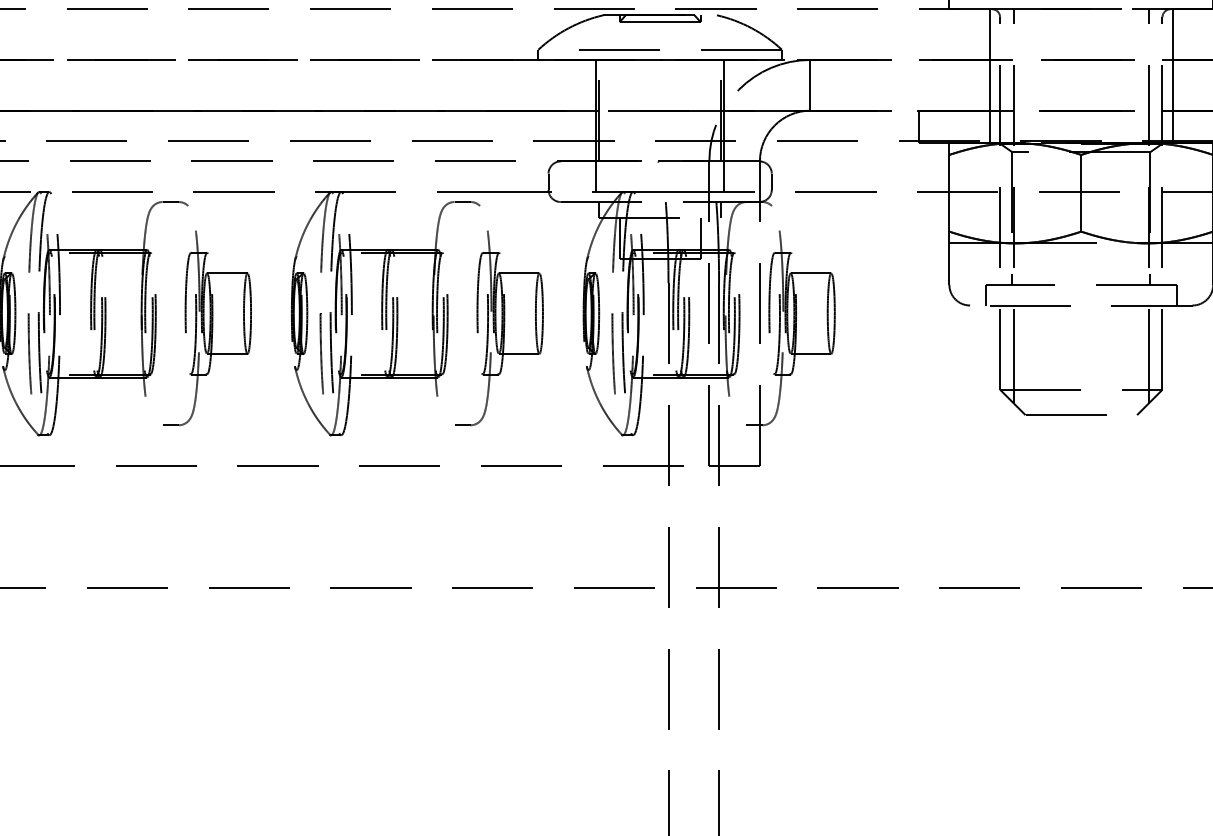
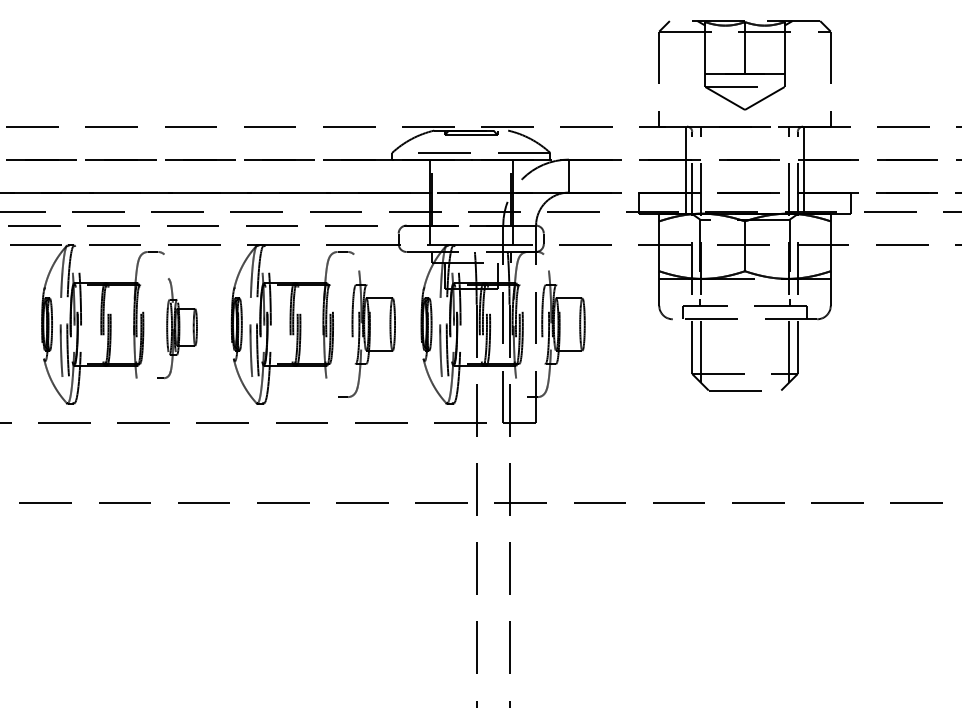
part: (208, 327) -> (177, 333), size x0.7

